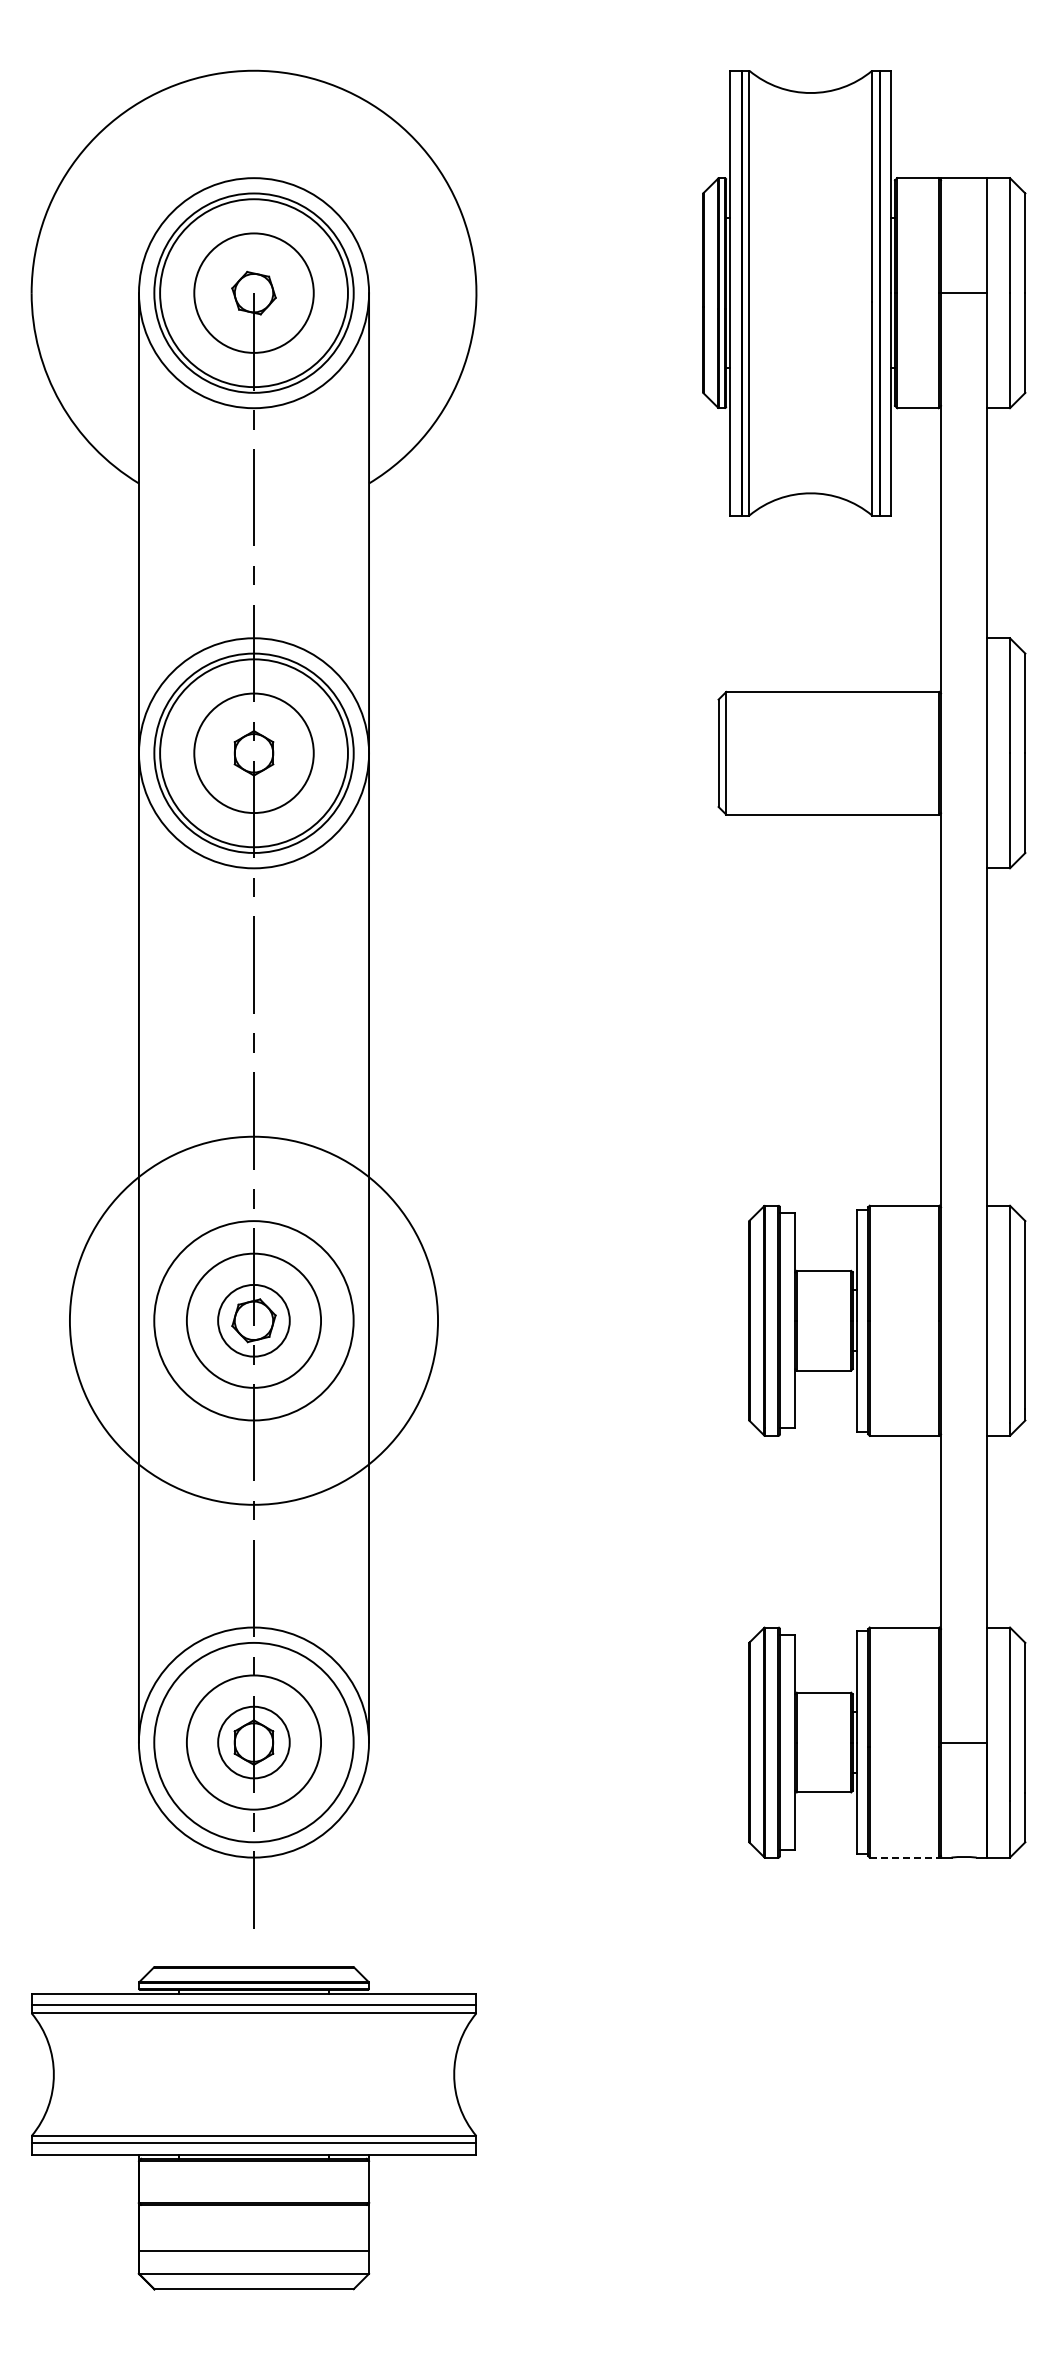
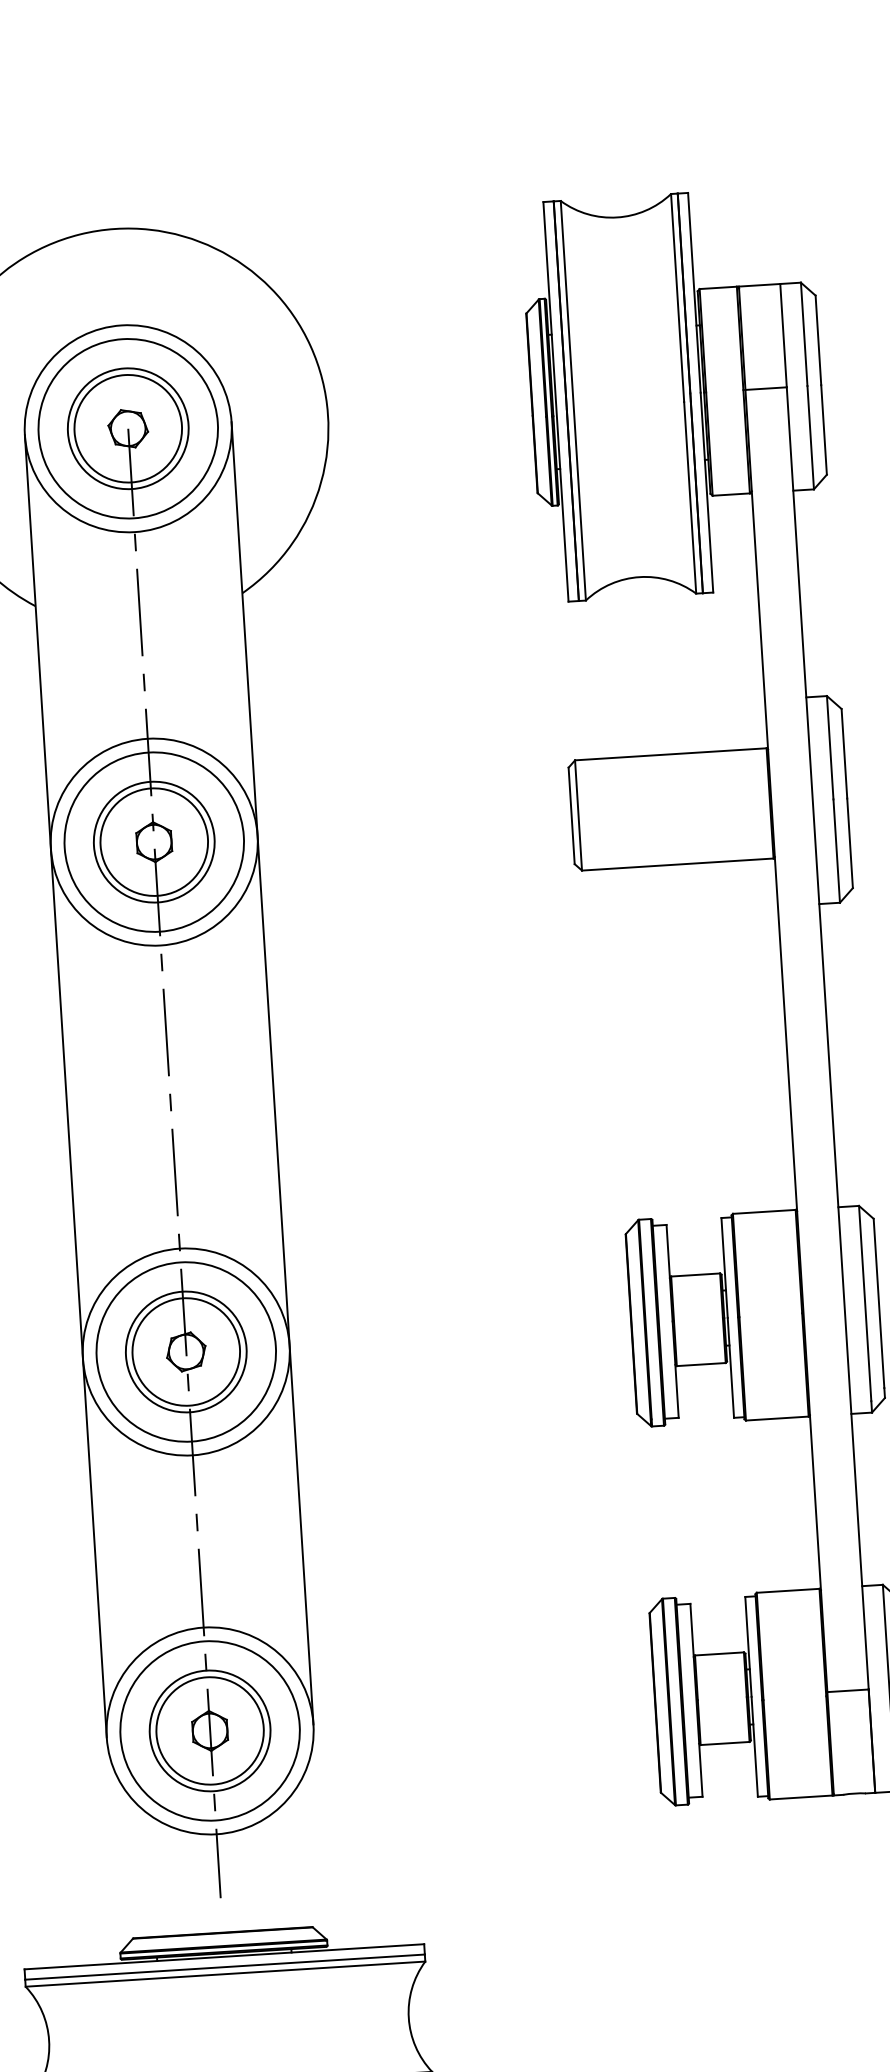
circle: (253, 293) -> (127, 429), size x0.71
circle: (253, 753) -> (153, 842), size x0.71
circle: (253, 1320) -> (185, 1351), size x0.62
circle: (253, 1320) -> (185, 1351), size x1.67
circle: (253, 1742) -> (209, 1730), size x1.67
line: (904, 1857) -> (801, 1797), dashed -> solid

